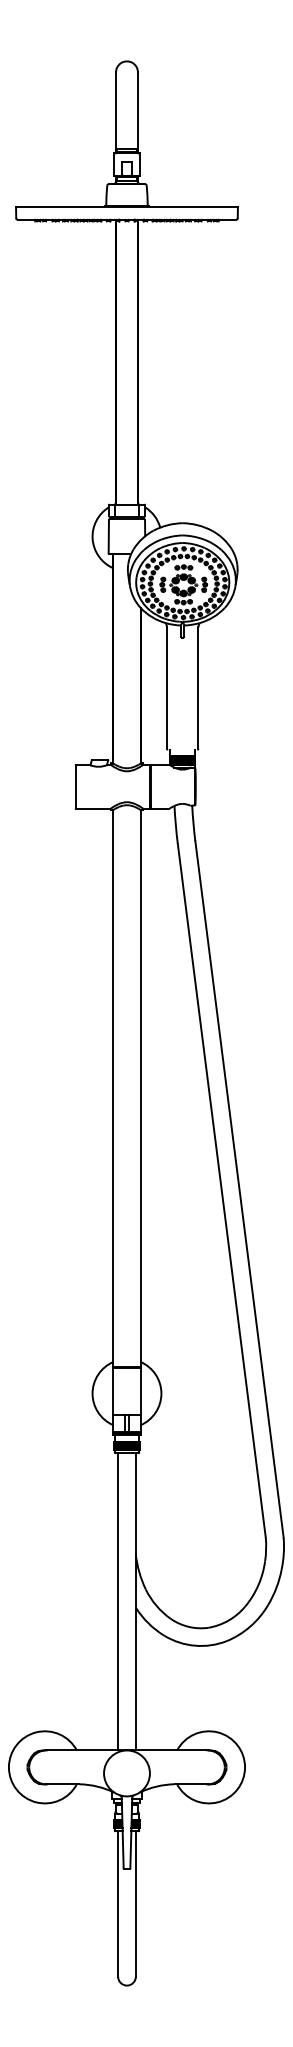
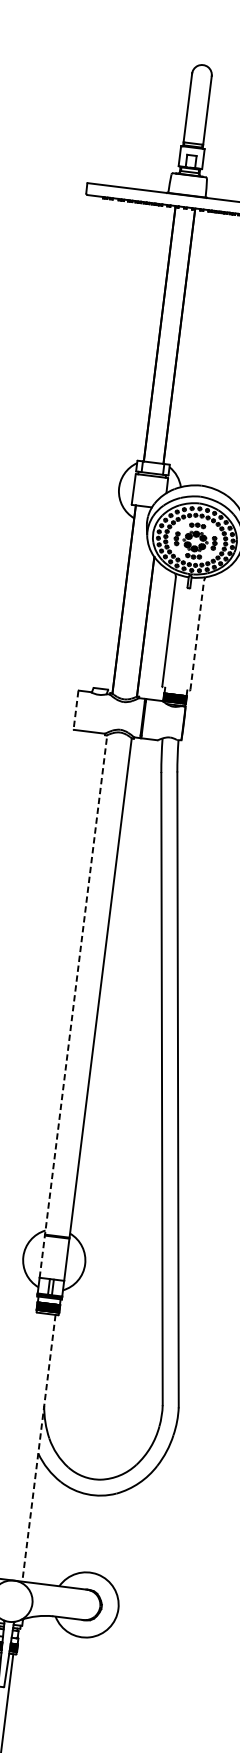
line: (198, 688) -> (197, 635), solid -> dashed
line: (75, 787) -> (75, 710), solid -> dashed
line: (113, 1111) -> (73, 1005), solid -> dashed
line: (118, 1601) -> (23, 1446), removed
line: (135, 1601) -> (38, 1447), solid -> dashed

